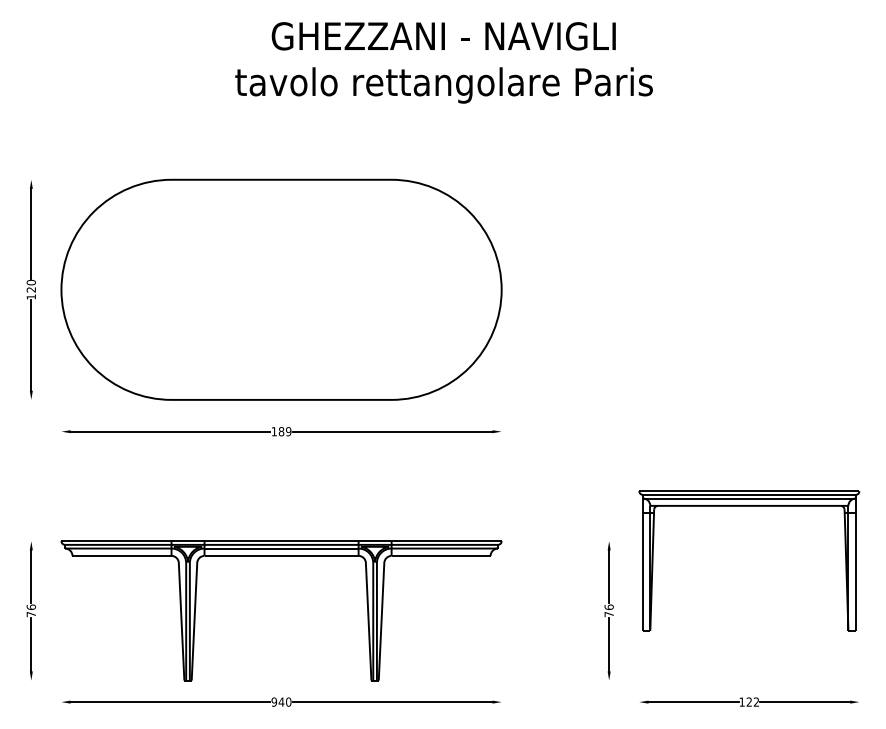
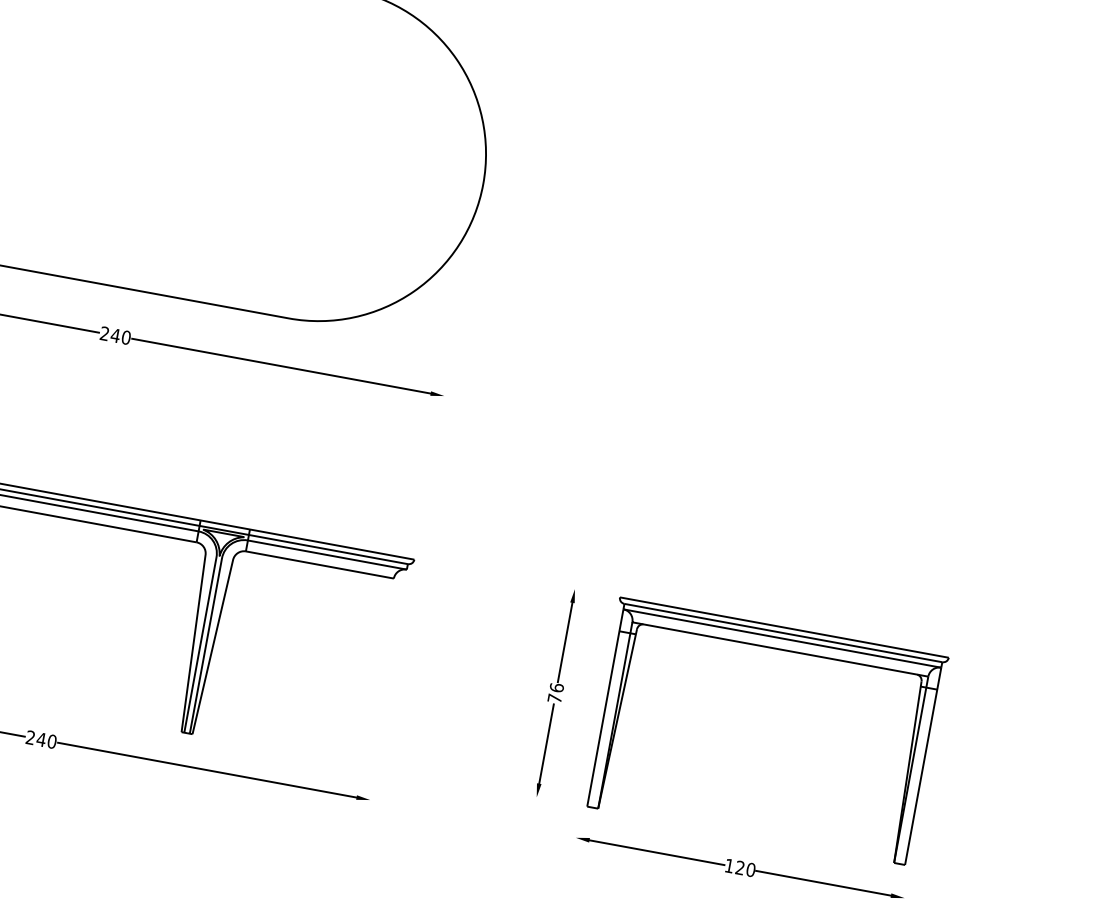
text: (281, 431) -> (115, 335), 189 -> 240
part: (749, 506) -> (780, 650), moved
text: (274, 701) -> (31, 736), 940 -> 240
text: (756, 701) -> (751, 868), 122 -> 120

